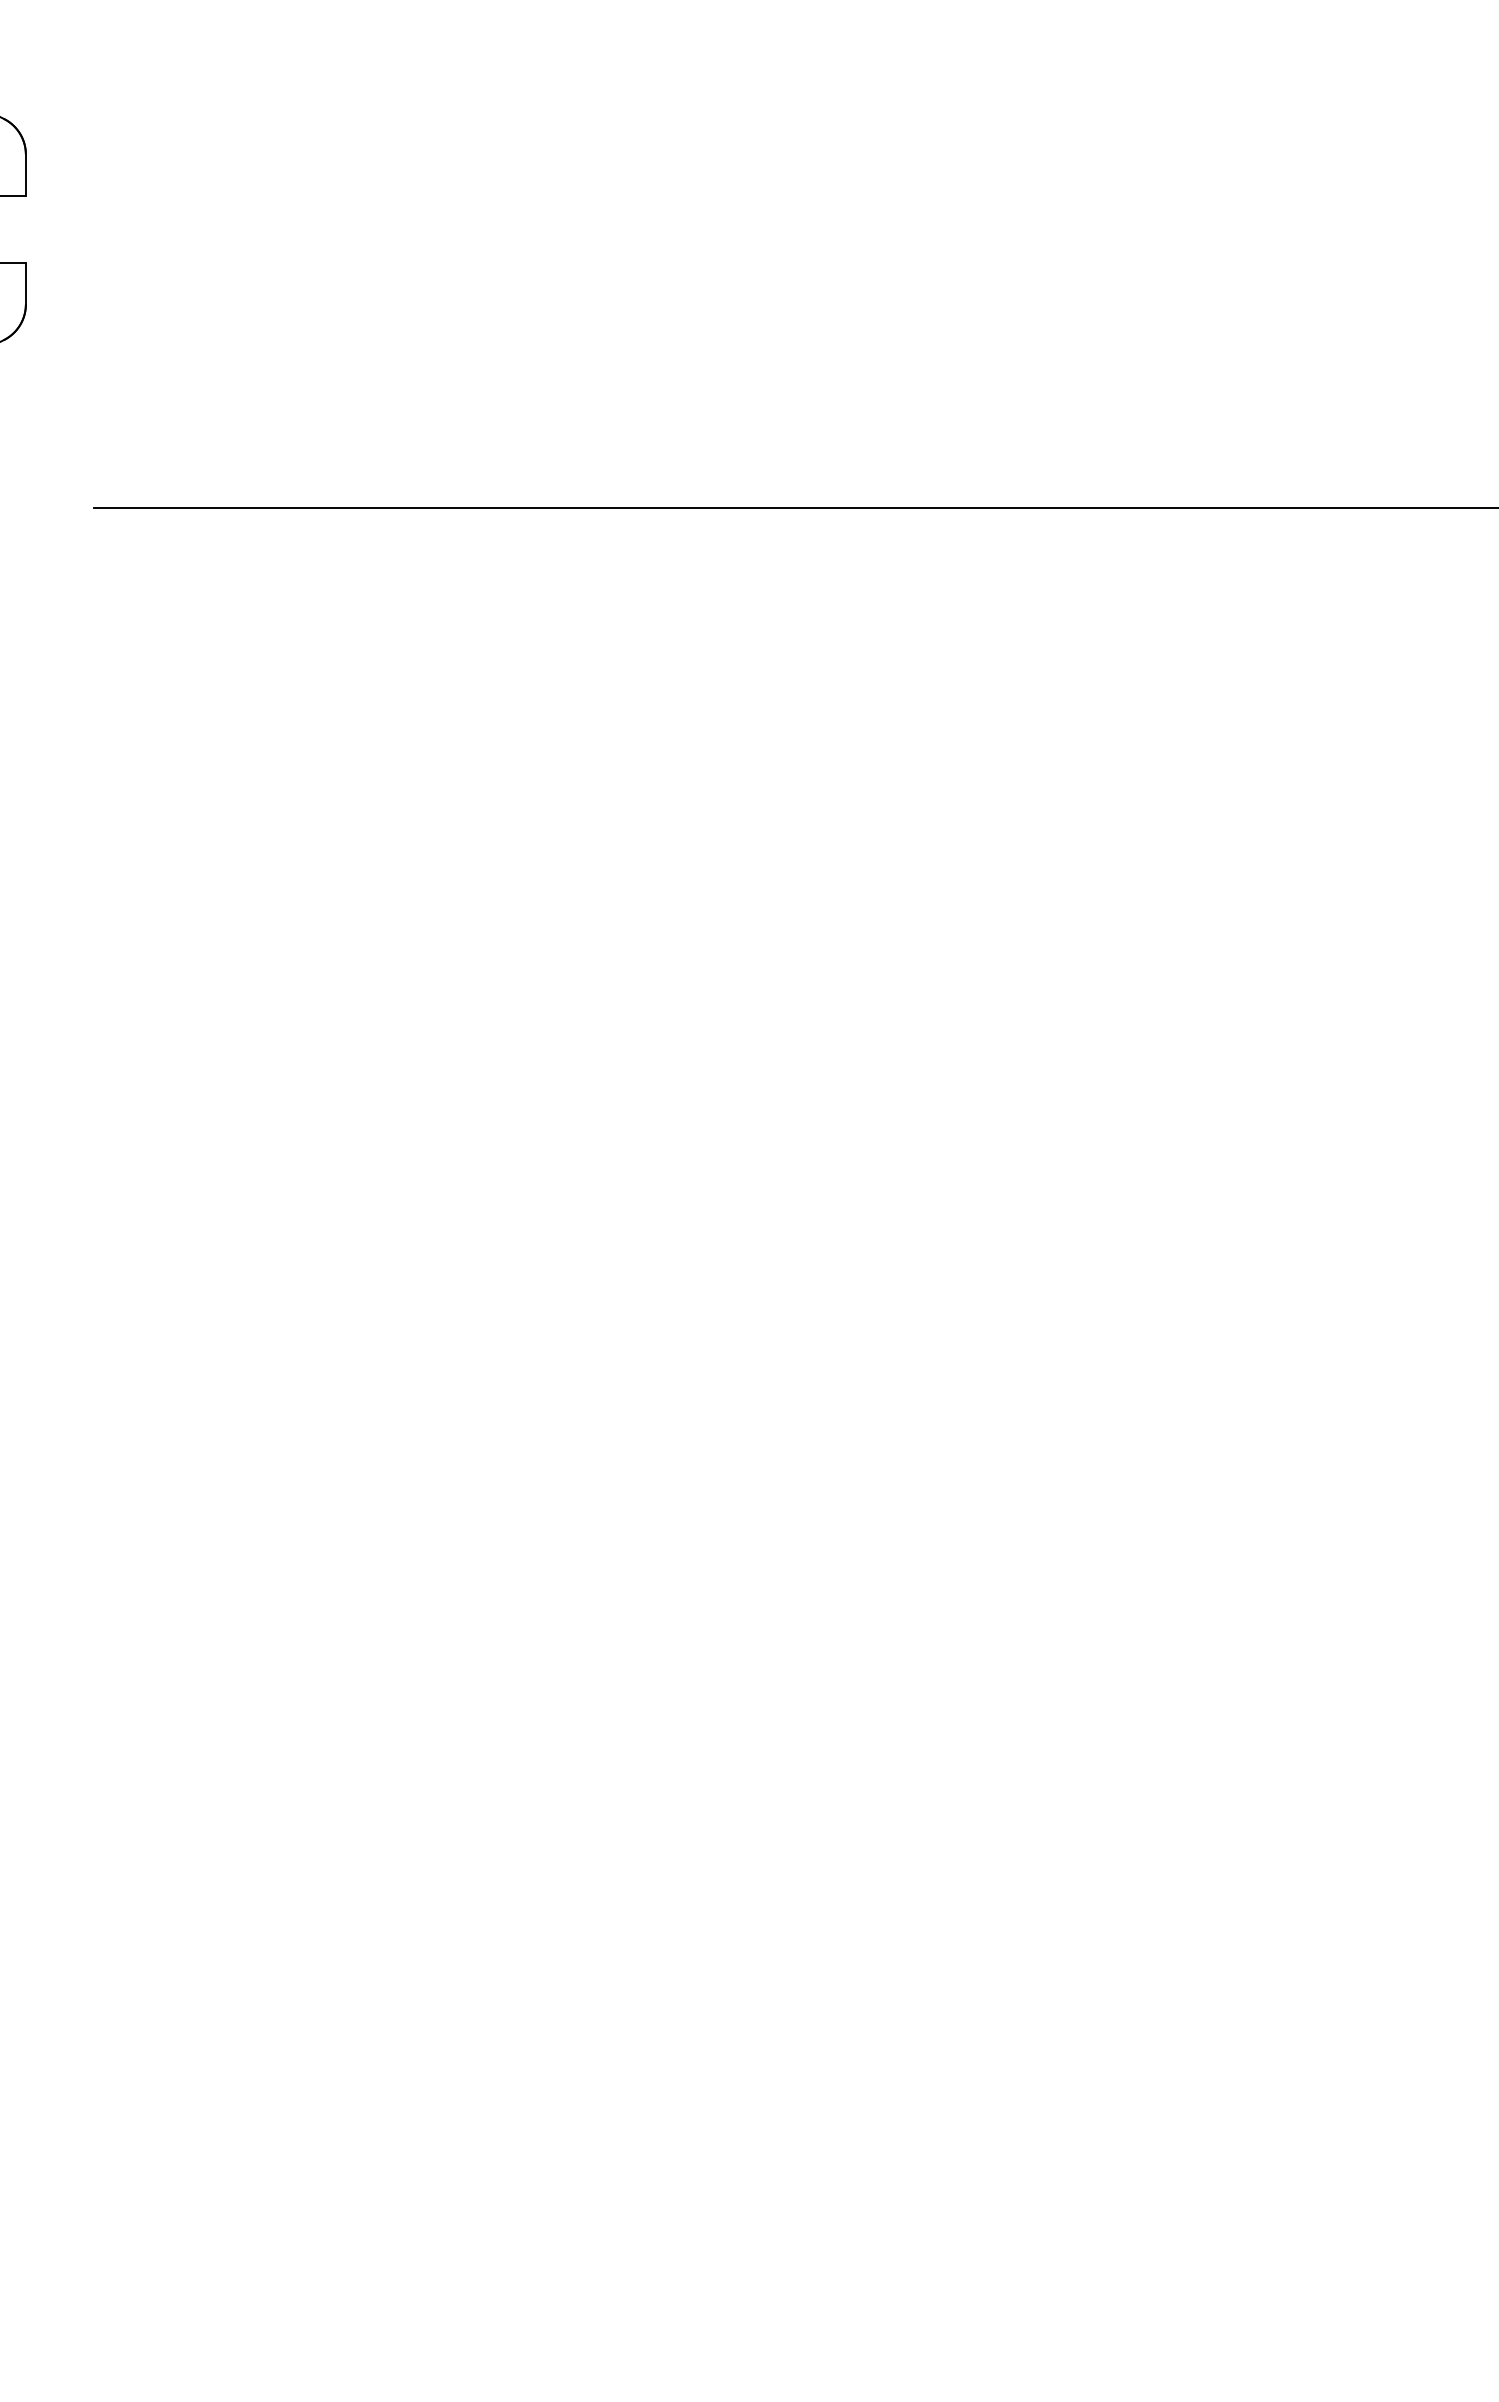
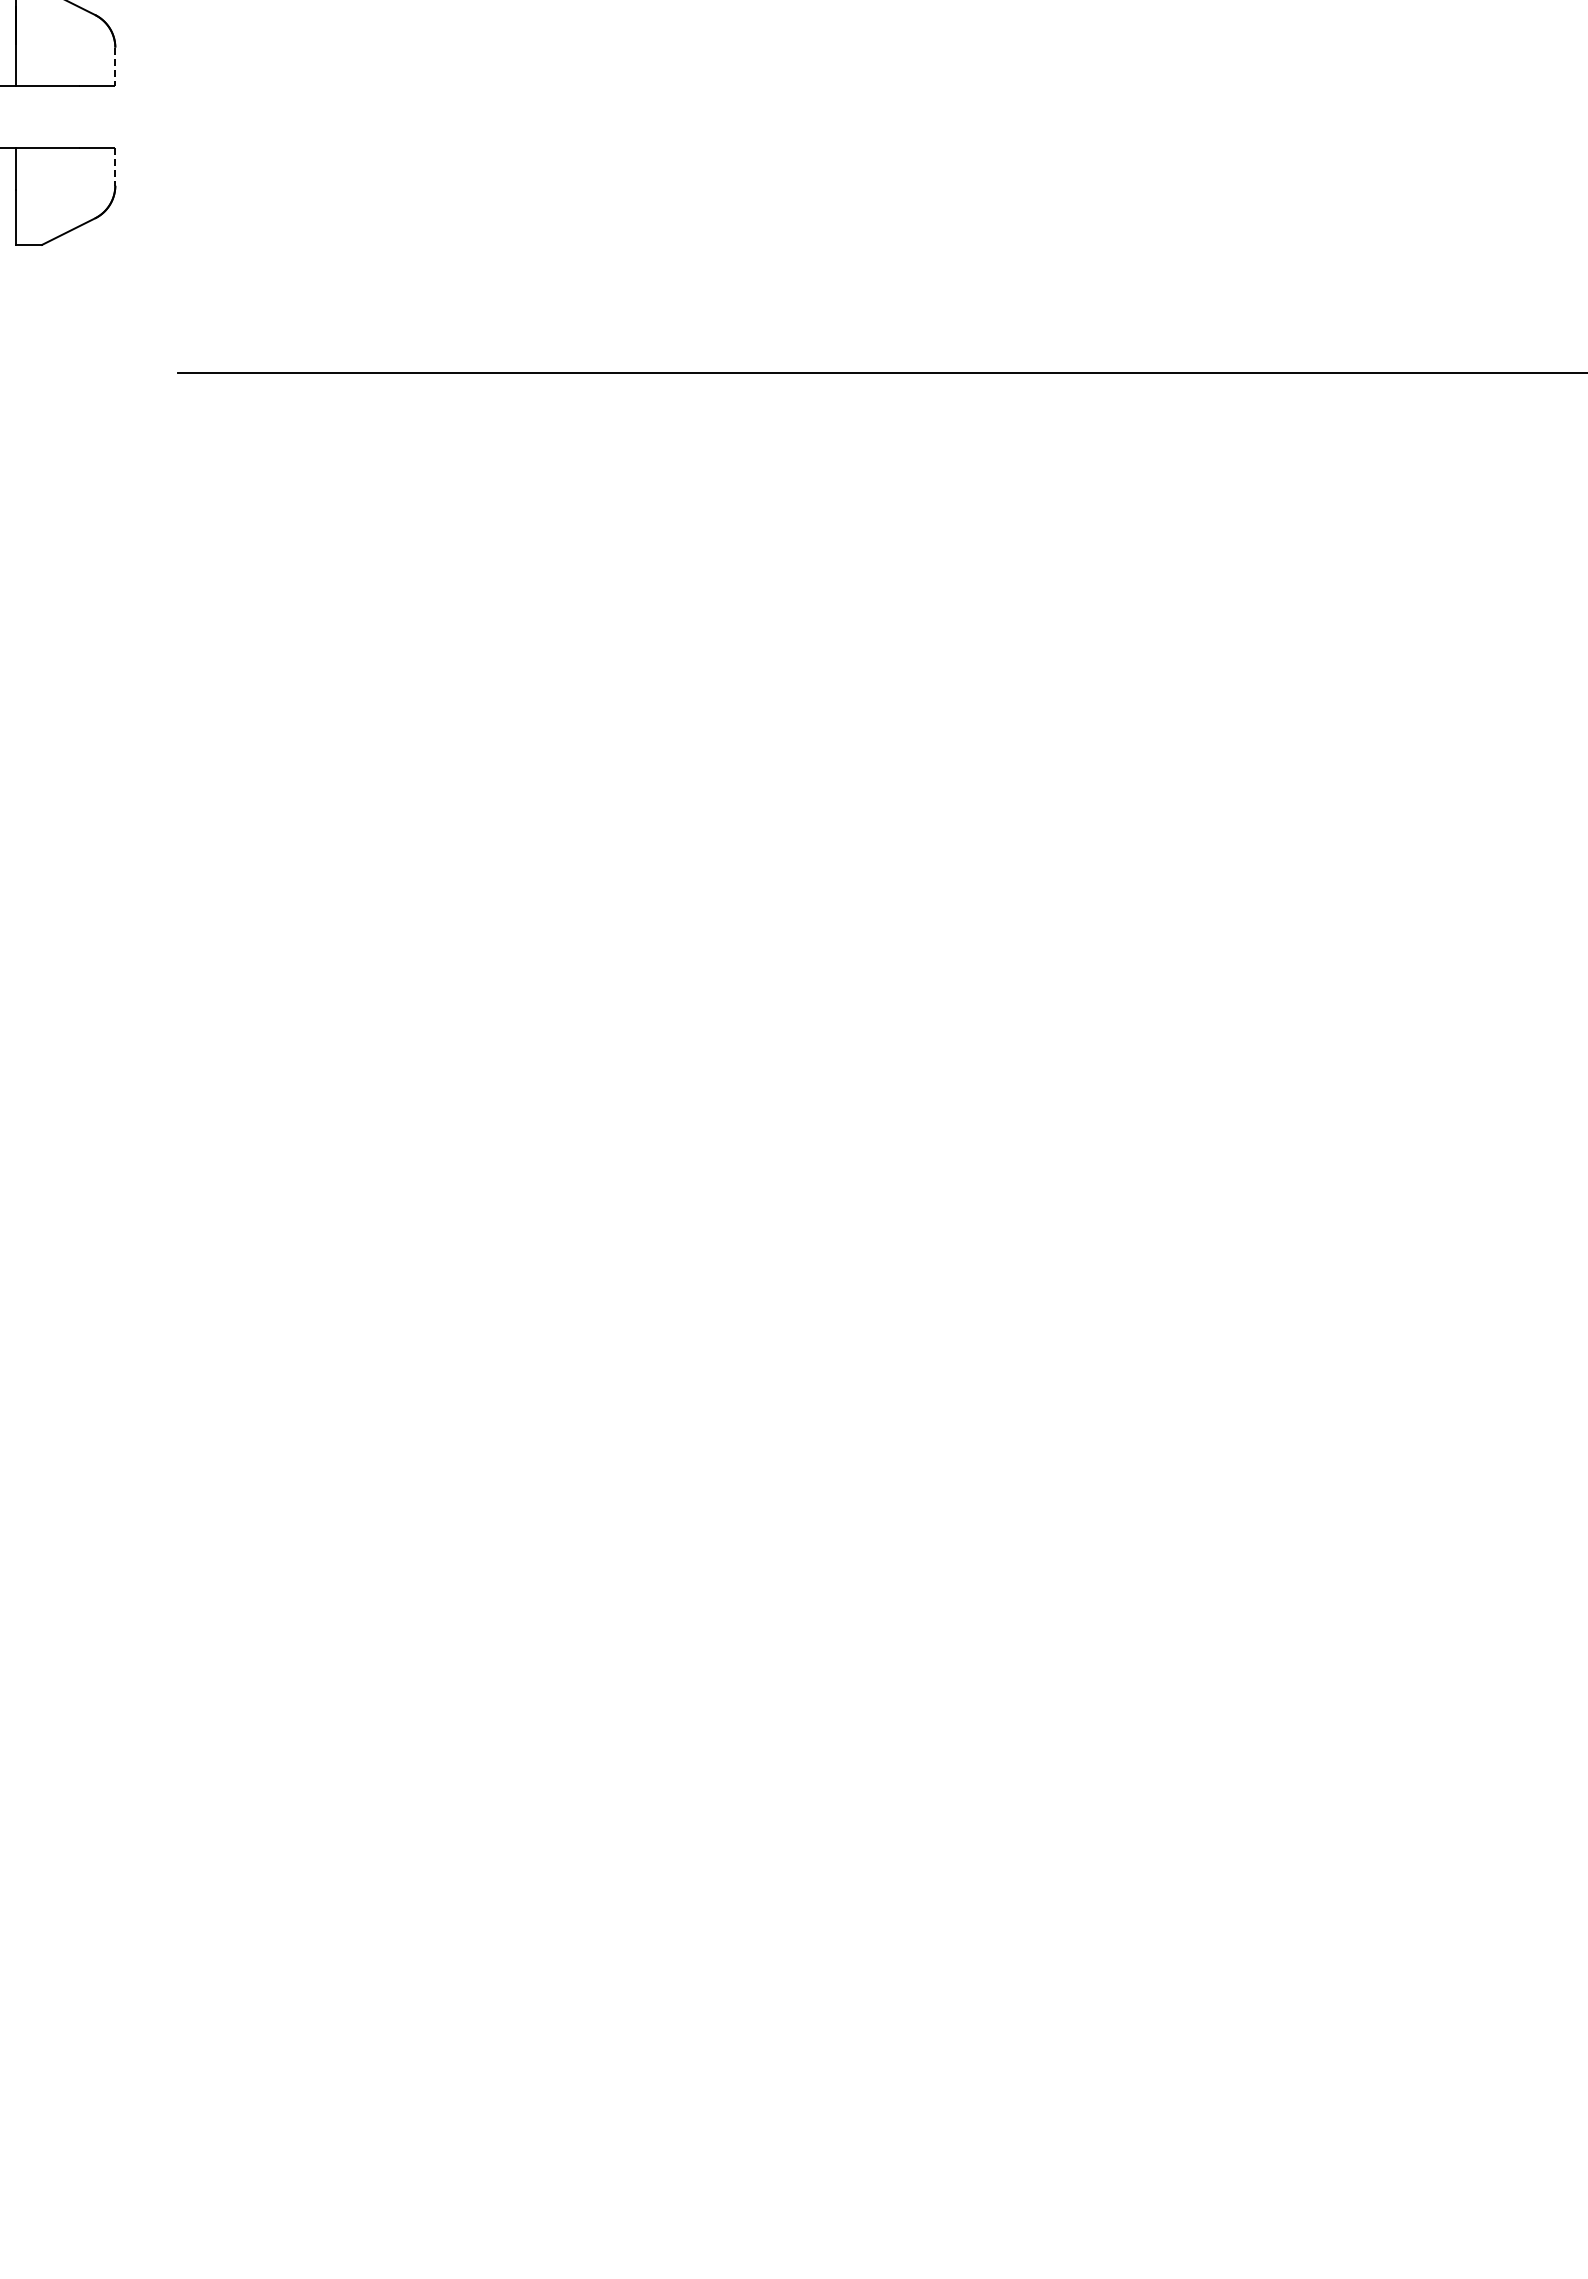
line: (26, 174) -> (115, 66), solid -> dashed
line: (26, 283) -> (115, 166), solid -> dashed

